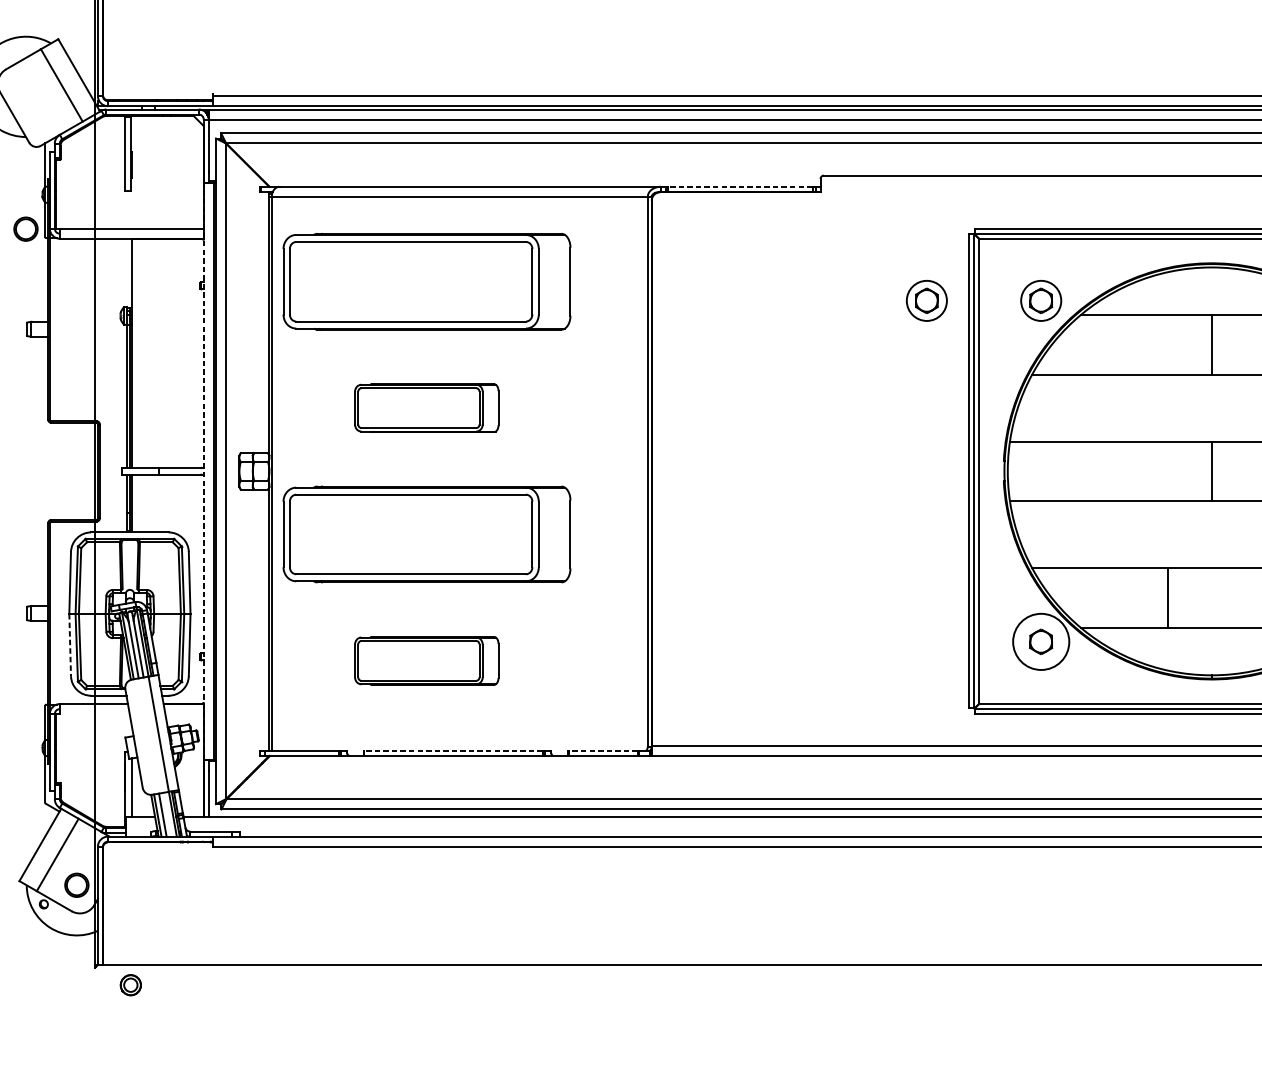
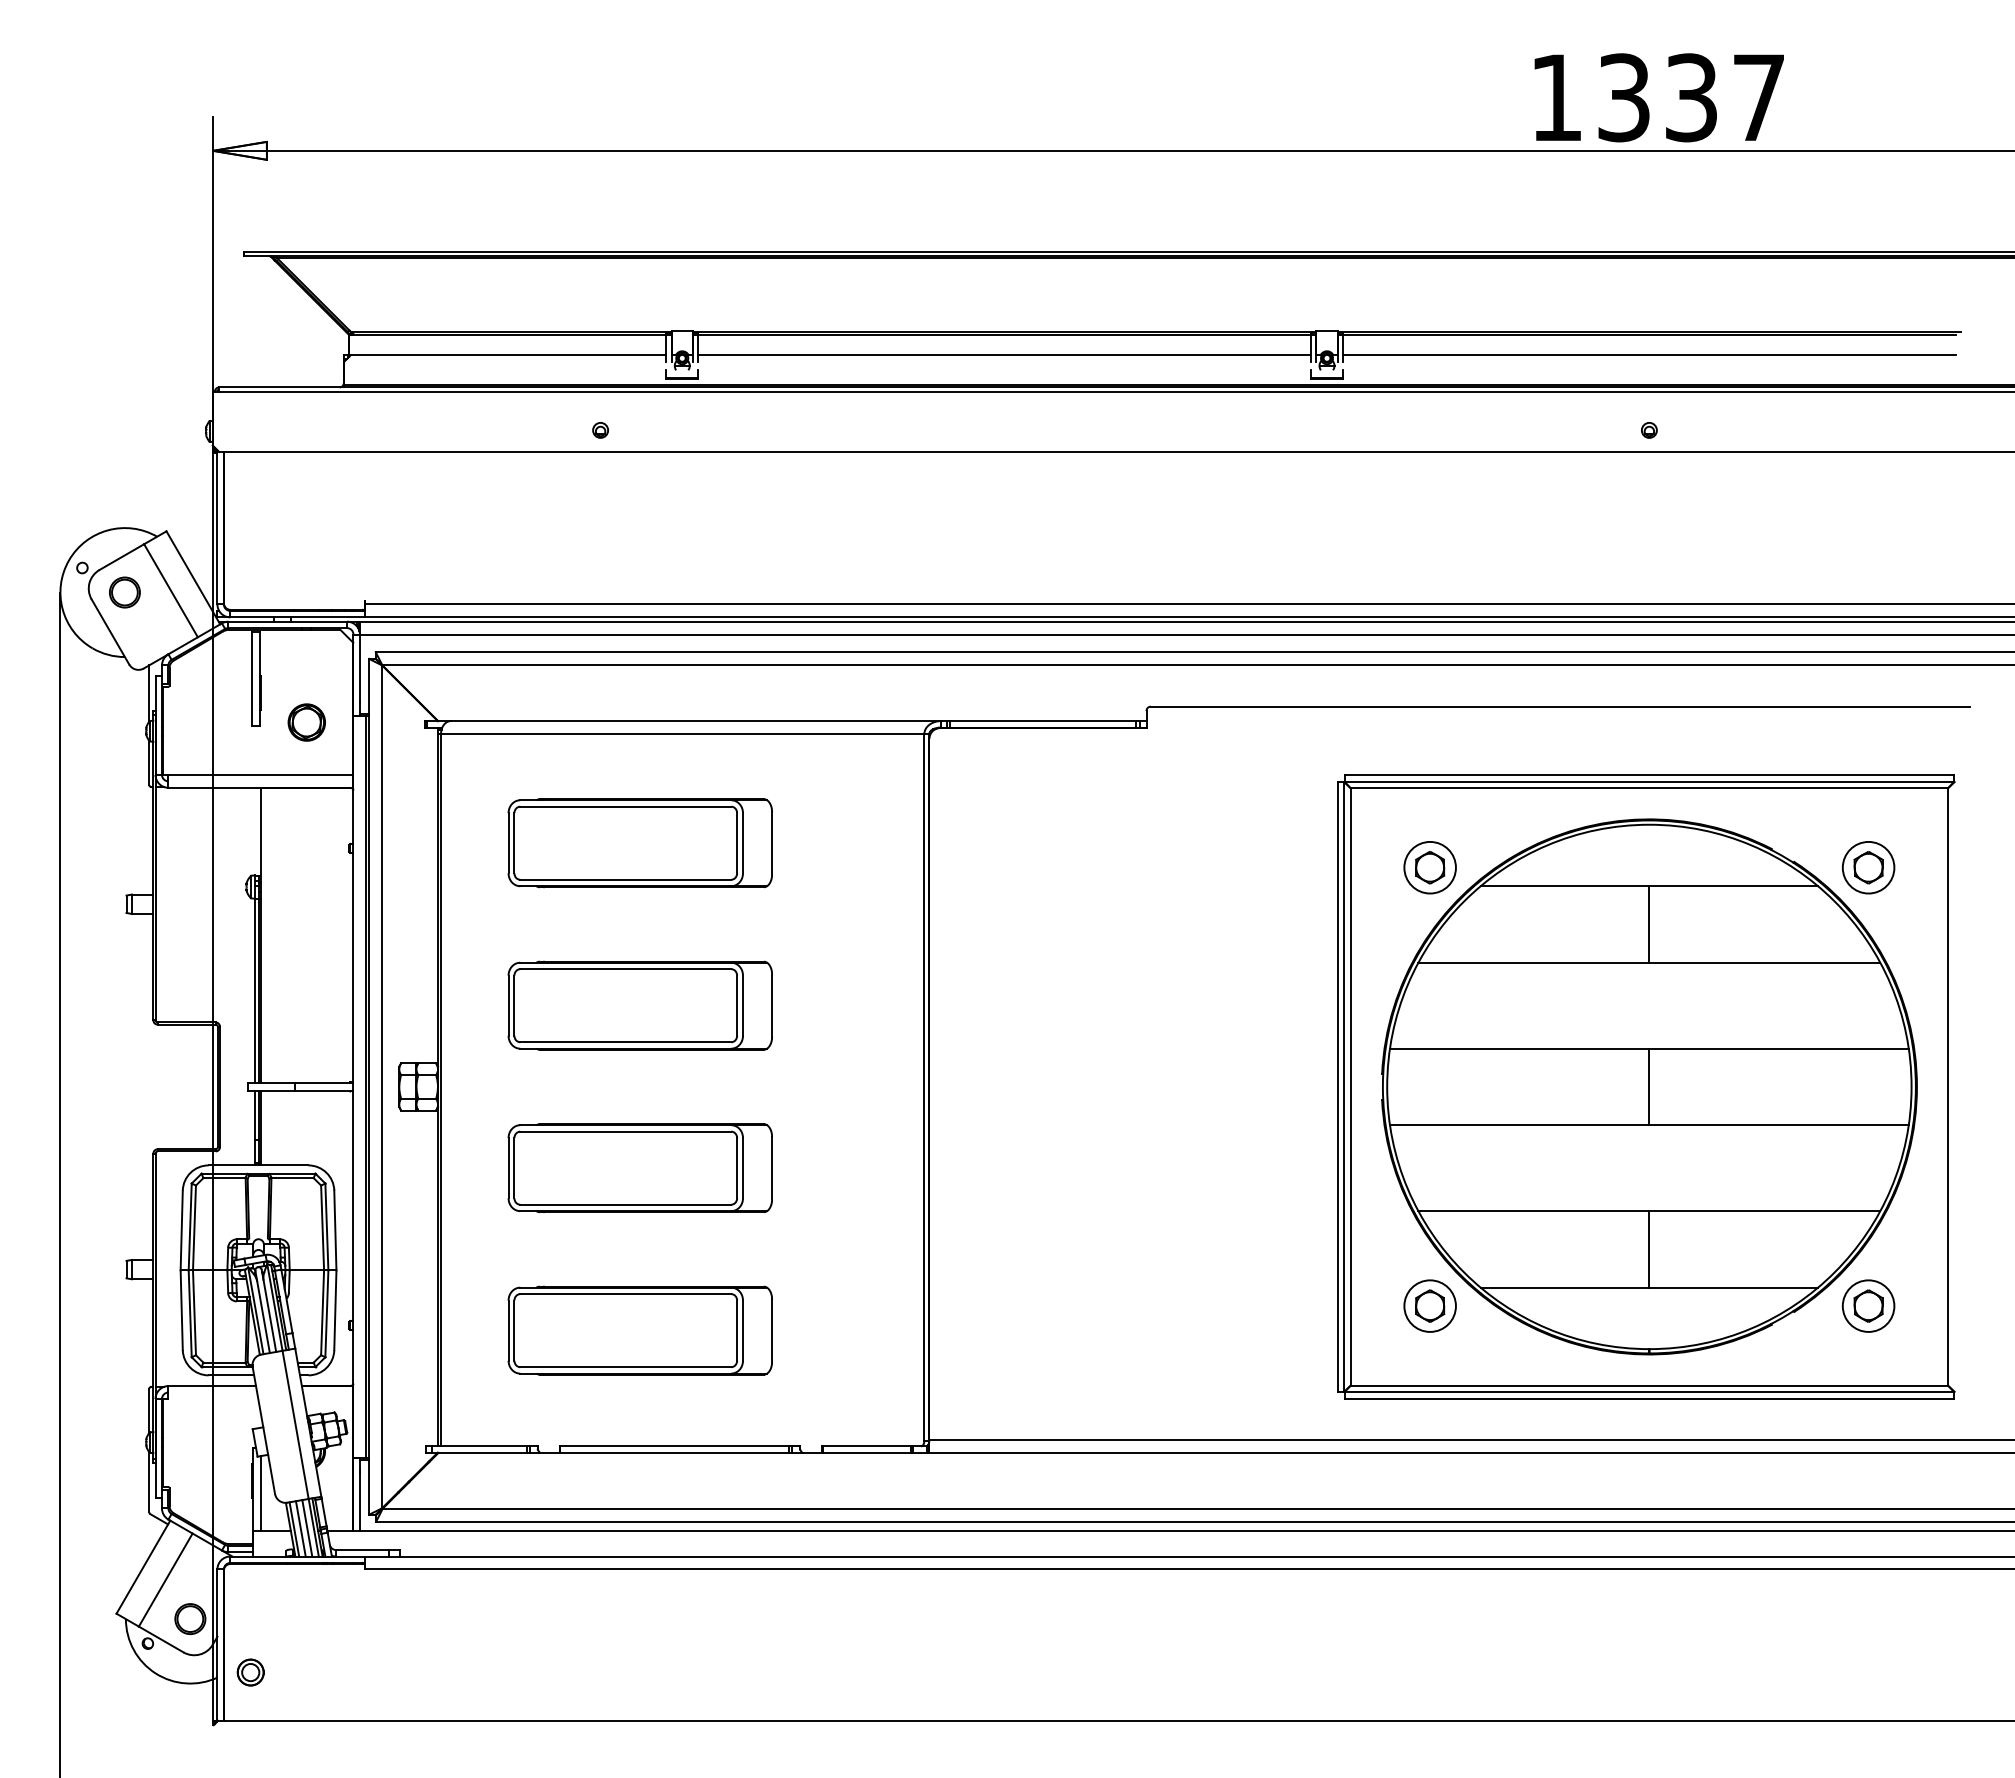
part: (167, 187) -> (306, 722), added
line: (740, 187) -> (1043, 721), dashed -> solid
part: (25, 229) -> (124, 592), moved
part: (426, 282) -> (639, 843), size x0.71
part: (926, 300) -> (1282, 867), removed
part: (426, 408) -> (639, 1005), size x1.43
line: (203, 471) -> (353, 1086), dashed -> solid
part: (426, 534) -> (639, 1168), size x0.71
line: (1168, 597) -> (1649, 1249), moved
circle: (1040, 641) -> (1429, 1305), size x0.71
line: (69, 645) -> (181, 1310), dashed -> solid
part: (426, 660) -> (639, 1330), size x1.43
line: (453, 751) -> (674, 1446), dashed -> solid
line: (602, 751) -> (866, 1446), dashed -> solid
line: (167, 814) -> (307, 1528), added
part: (130, 985) -> (250, 1672), moved

